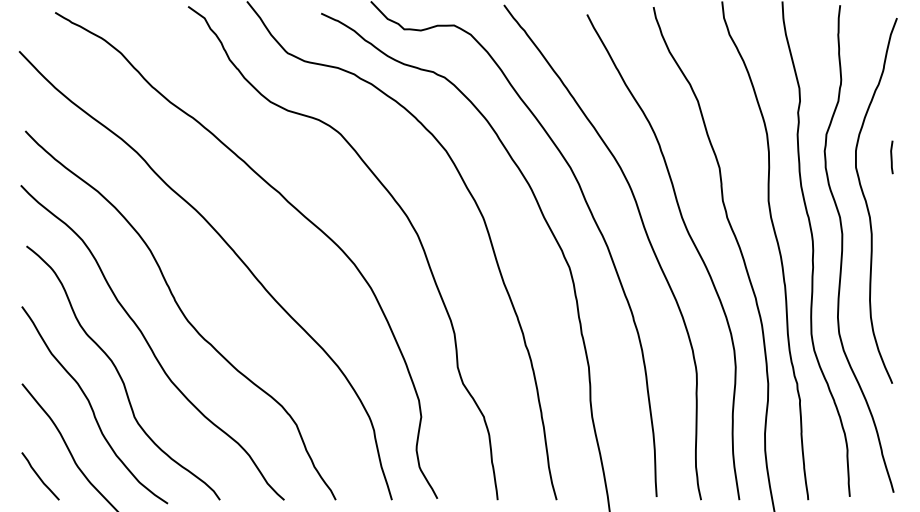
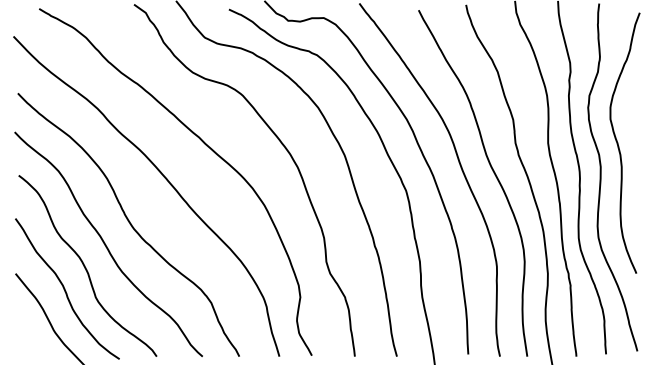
line: (891, 157) -> (635, 112), removed
curve: (39, 476) -> (28, 339), removed

